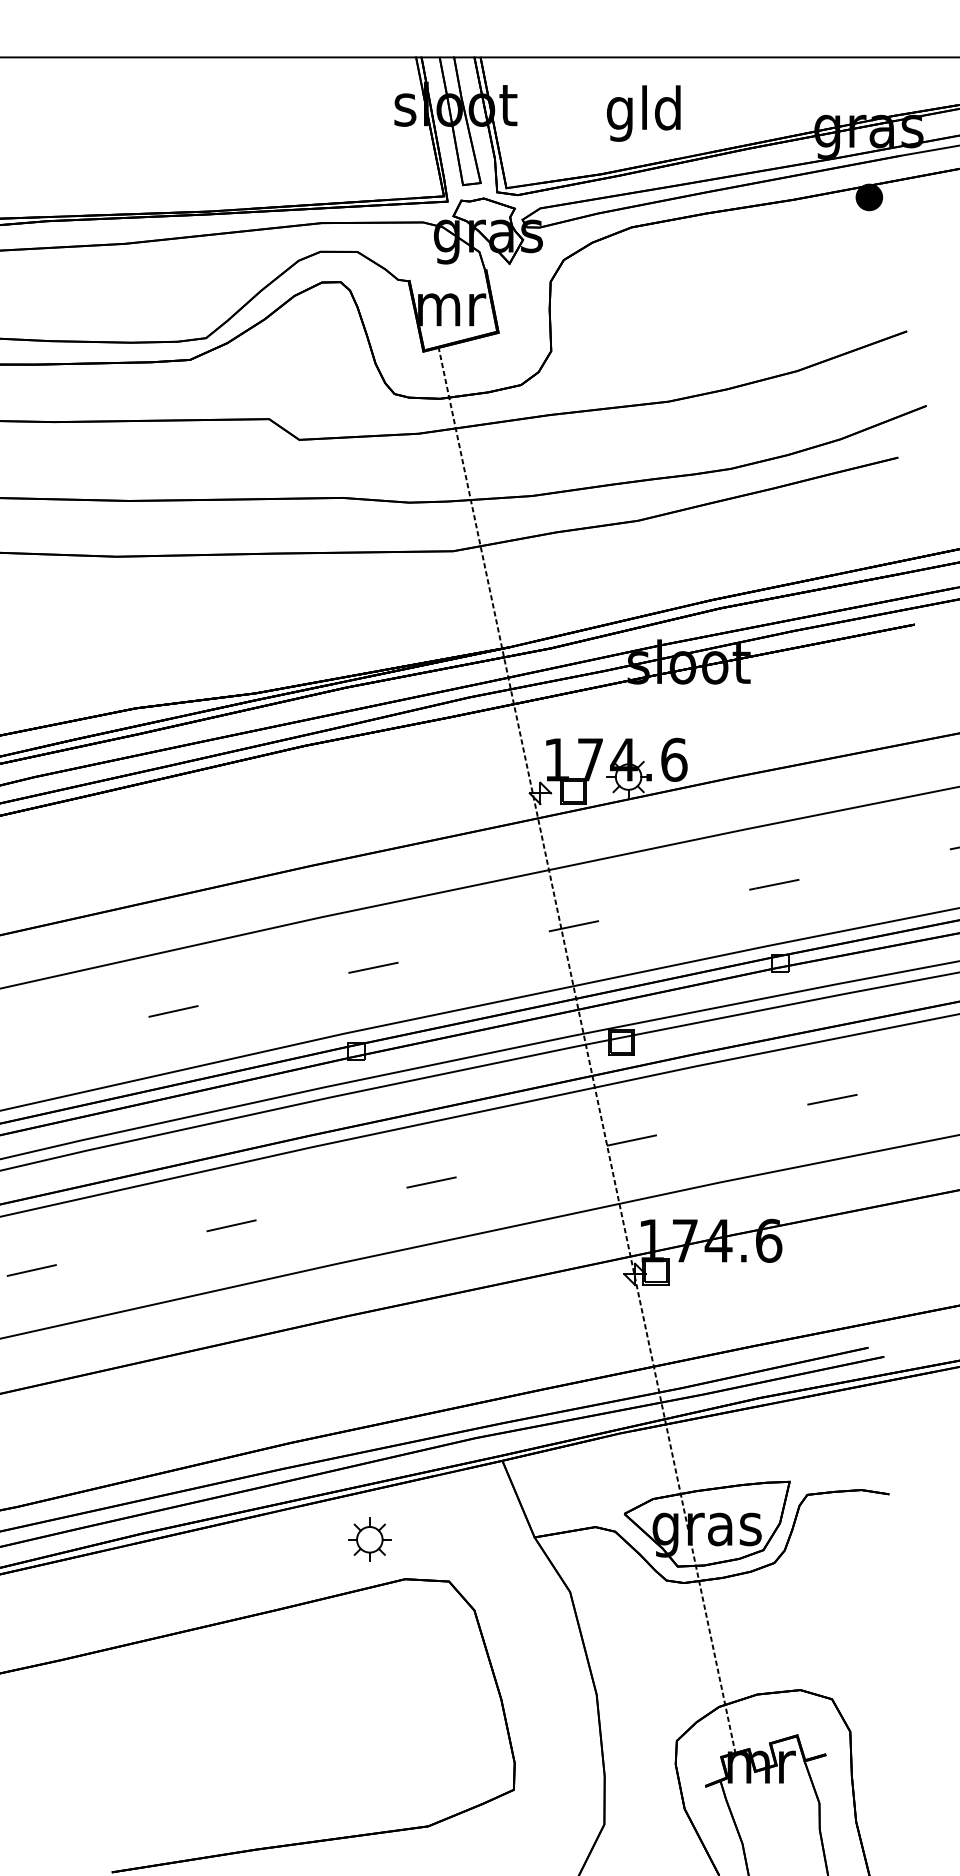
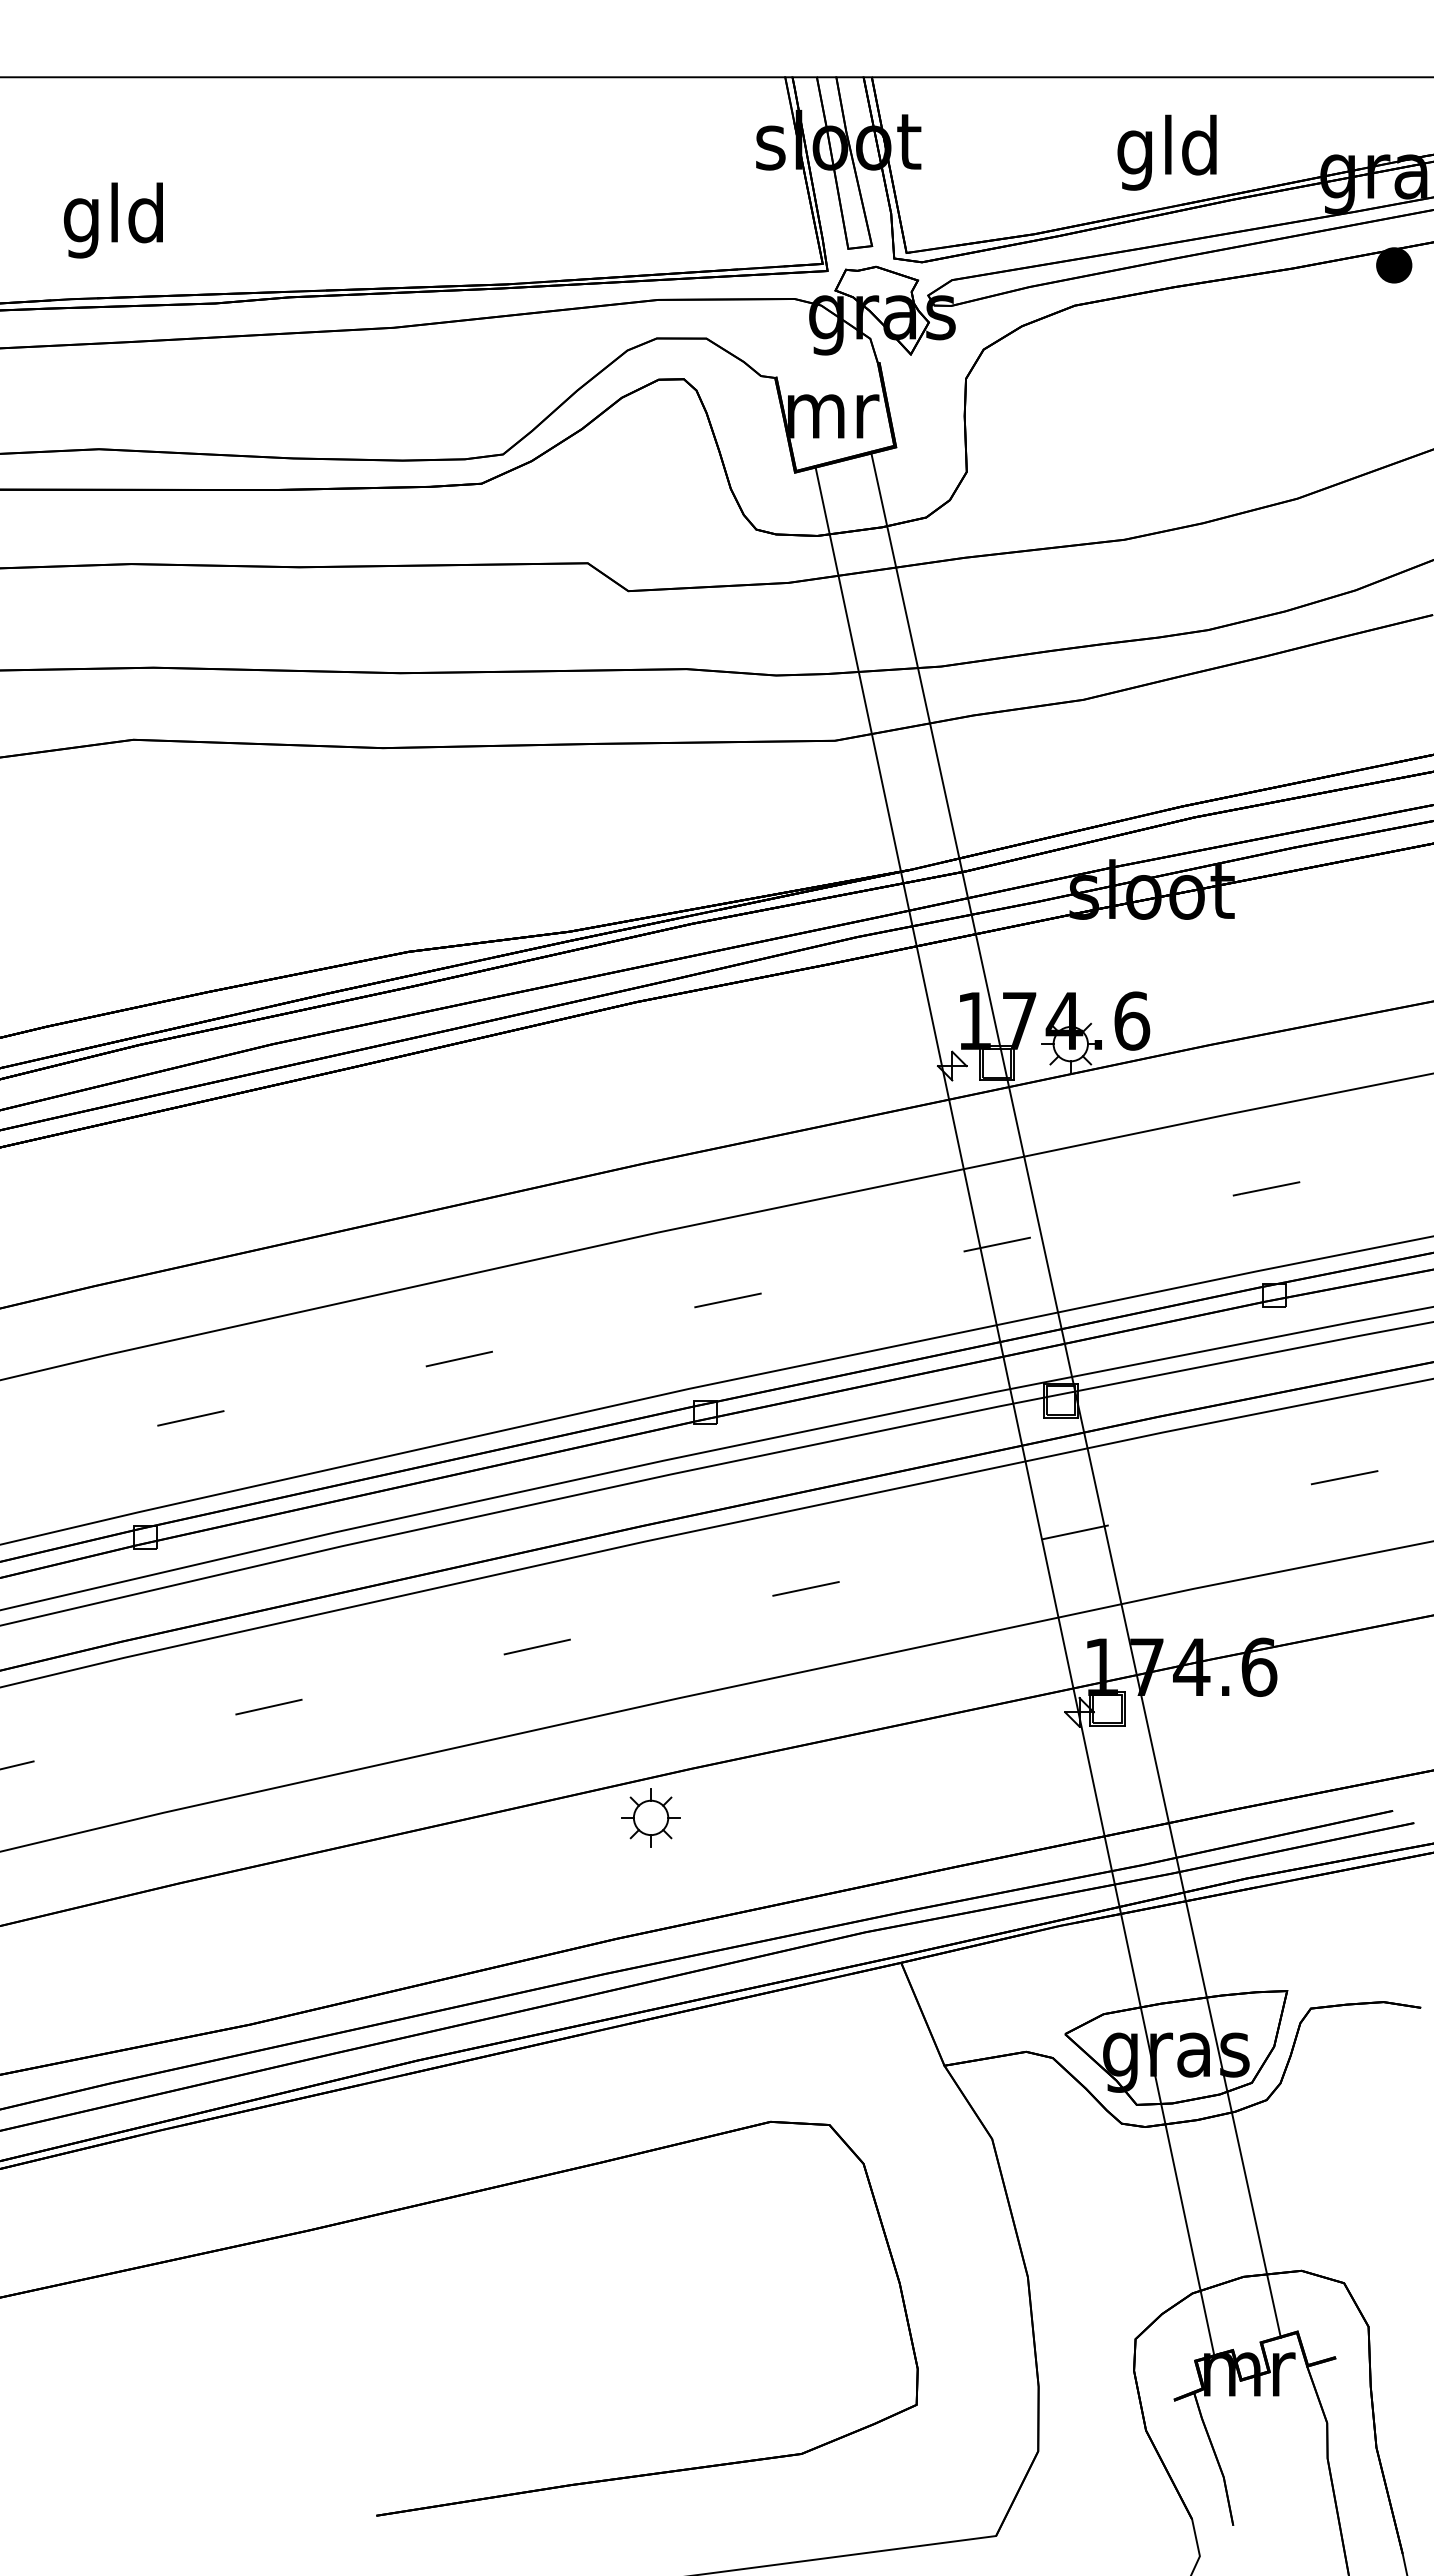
text: (643, 113) -> (1166, 152), moved
line: (632, 1037) -> (1075, 1394), added
line: (586, 1050) -> (1014, 1411), dashed -> solid
part: (369, 1539) -> (650, 1817), moved

